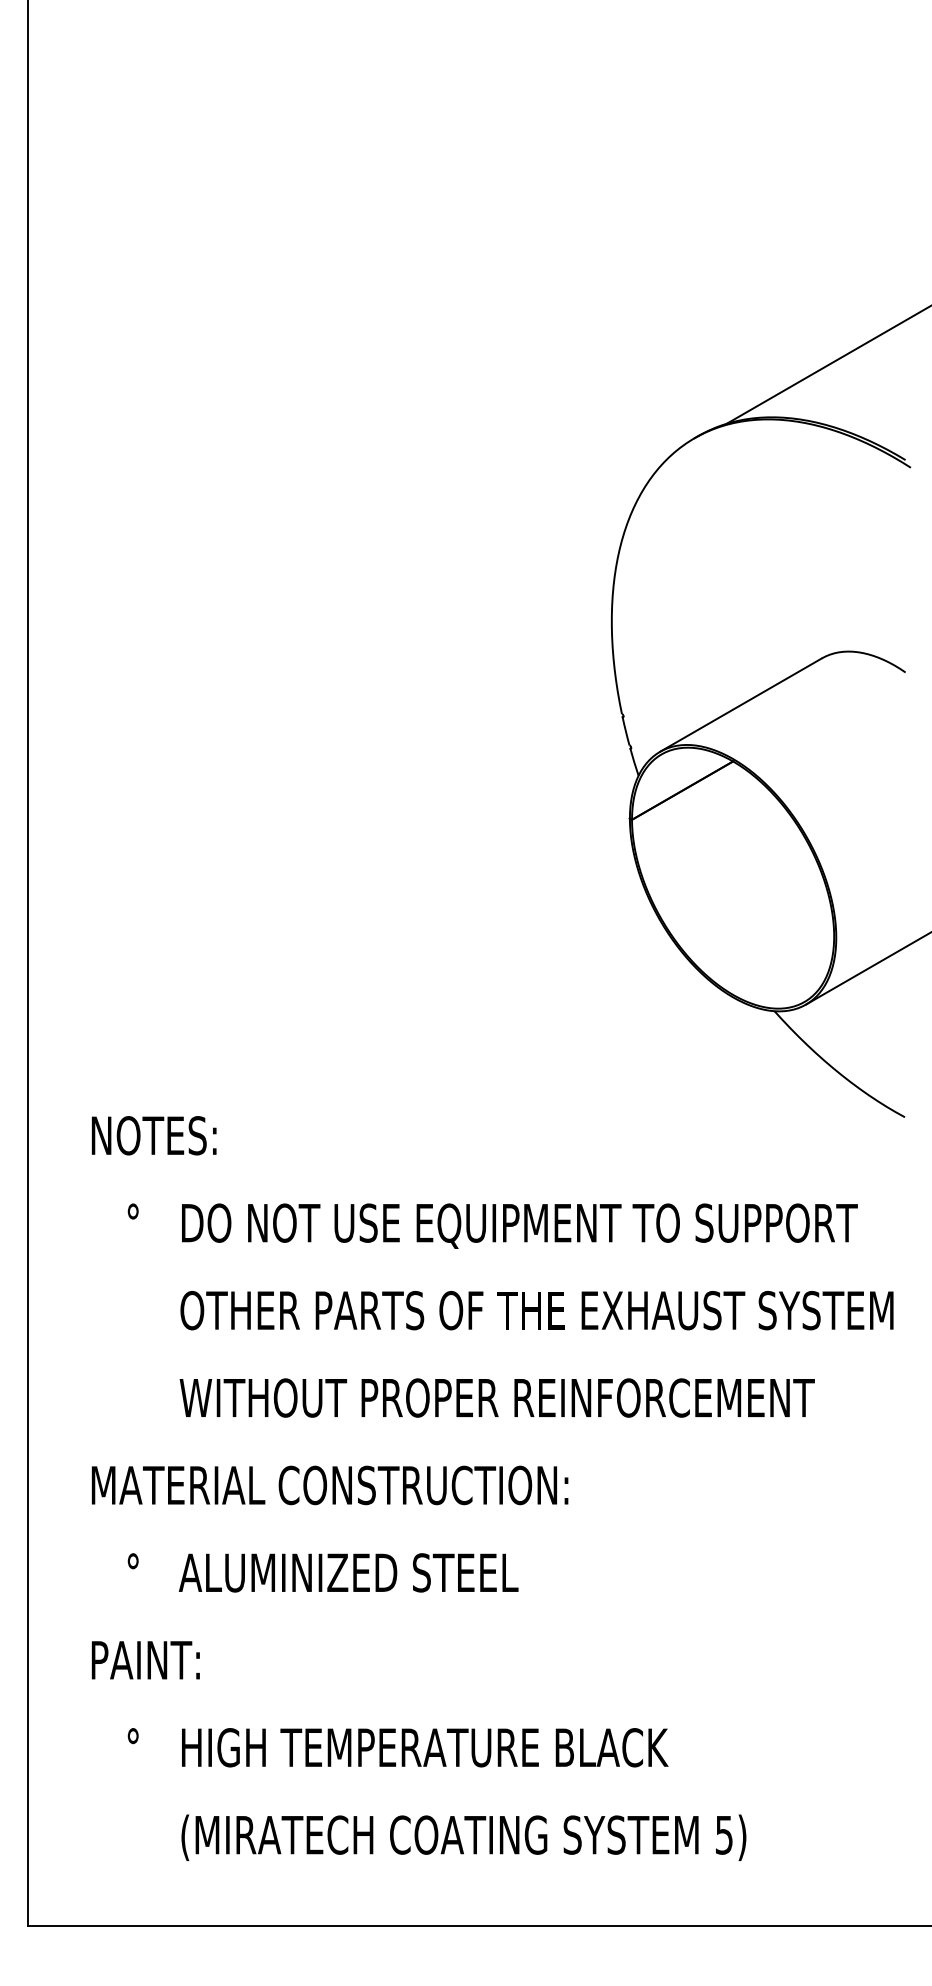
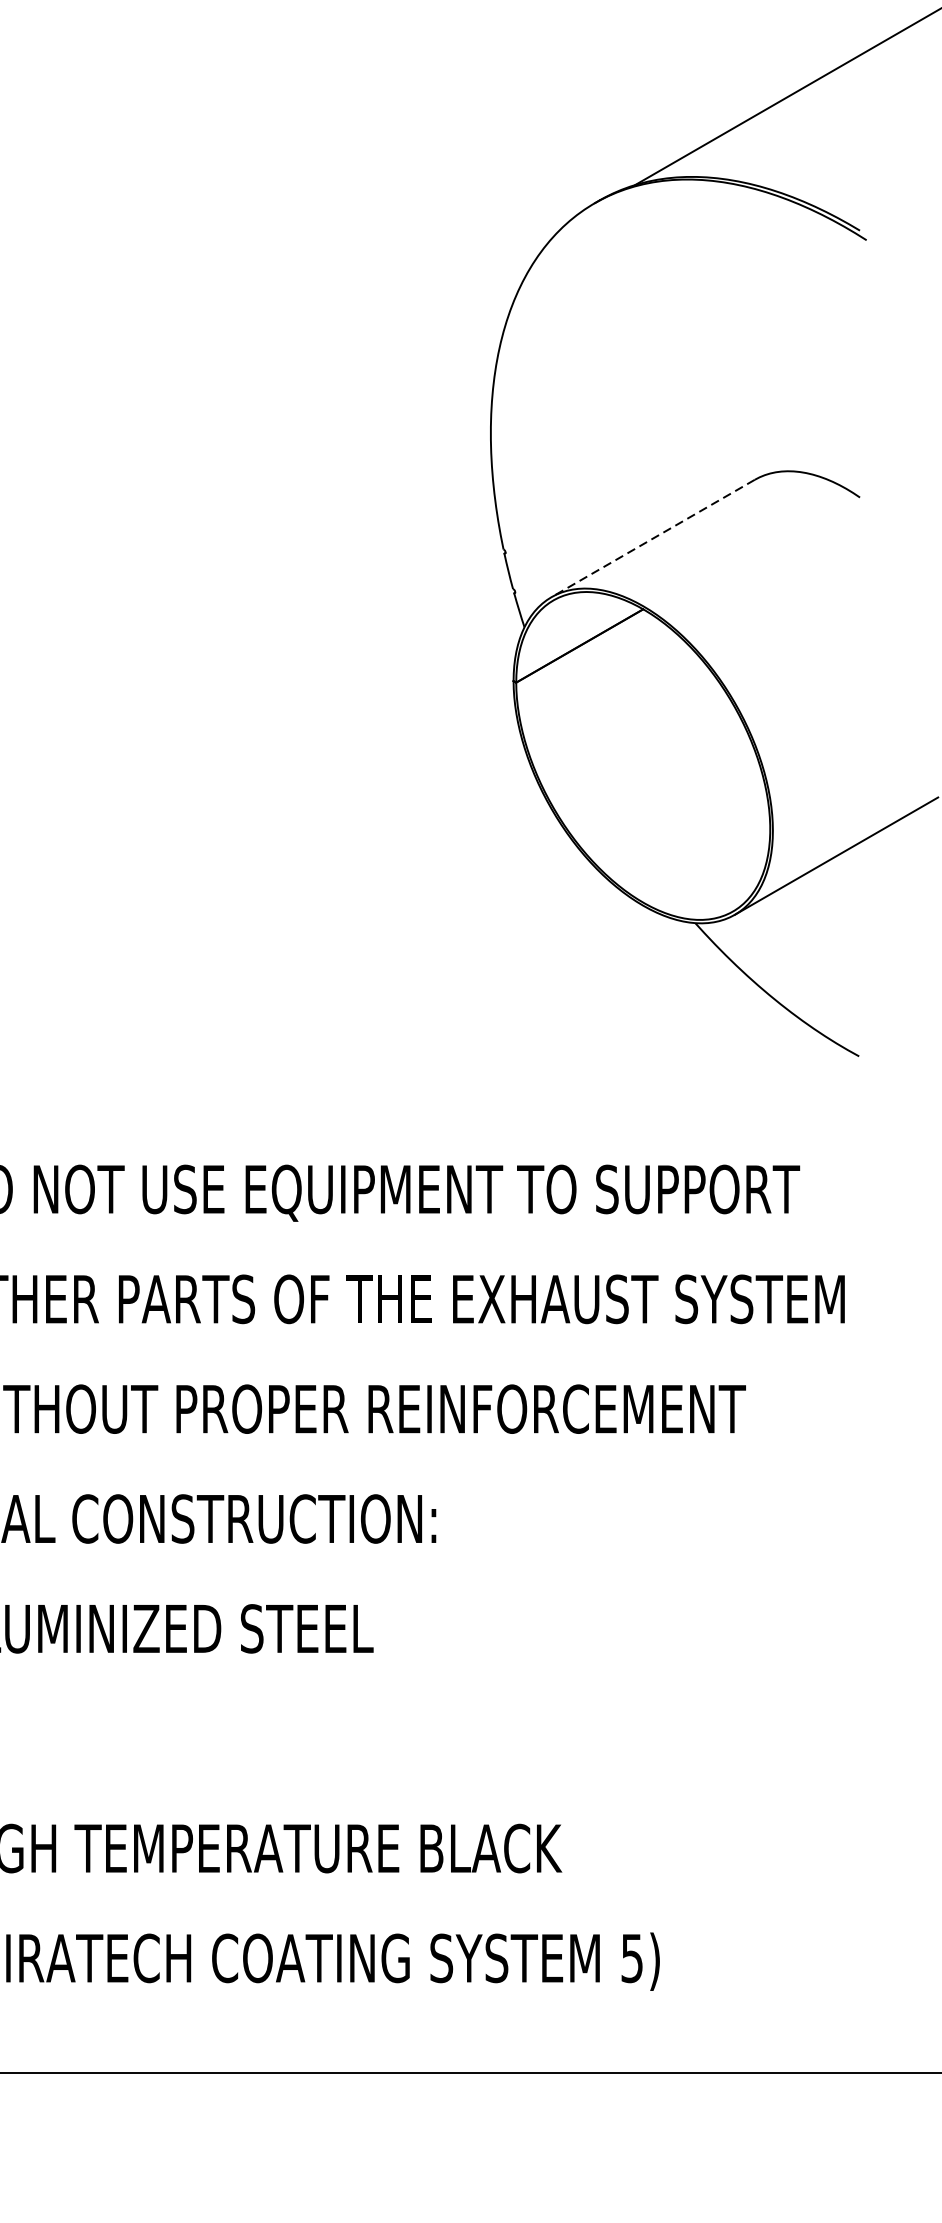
line: (740, 705) -> (652, 539), solid -> dashed

